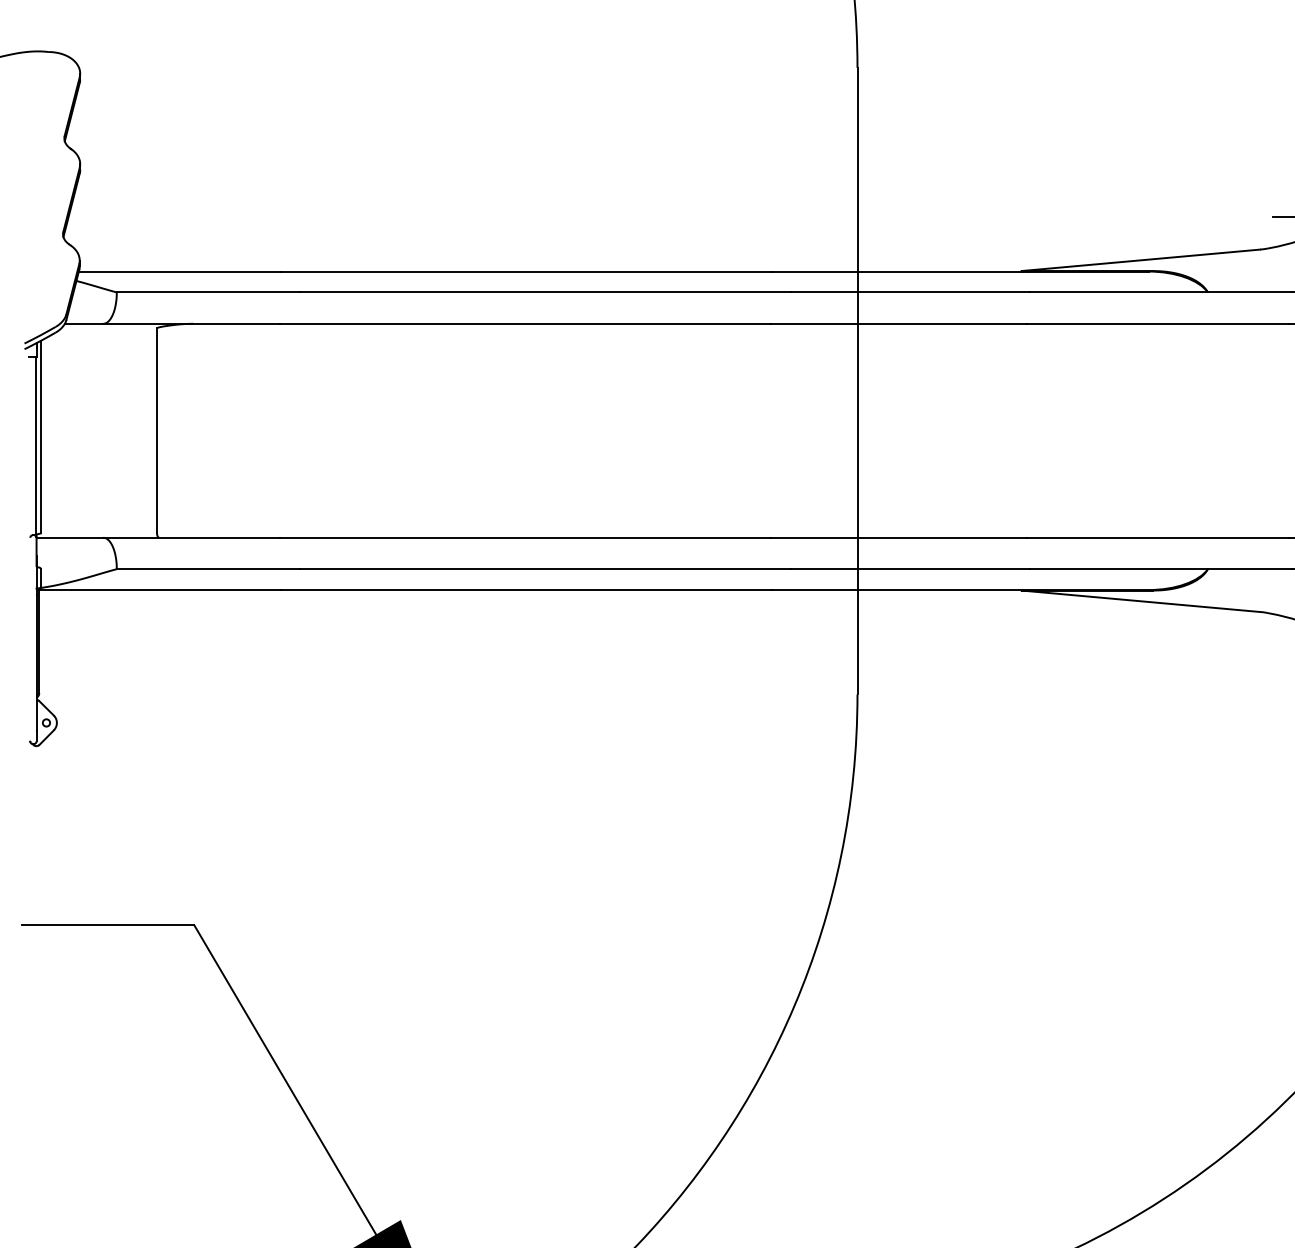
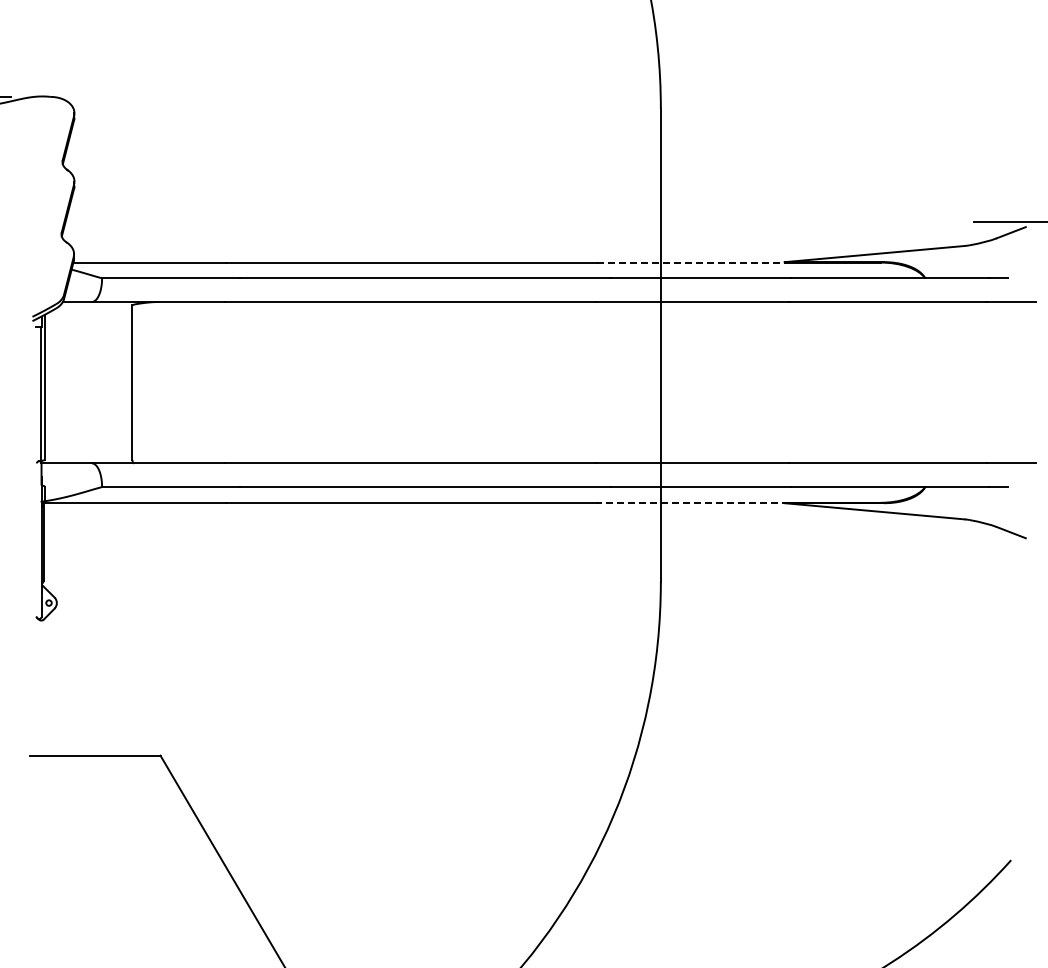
line: (900, 271) -> (693, 262), solid -> dashed
line: (899, 589) -> (692, 502), solid -> dashed

